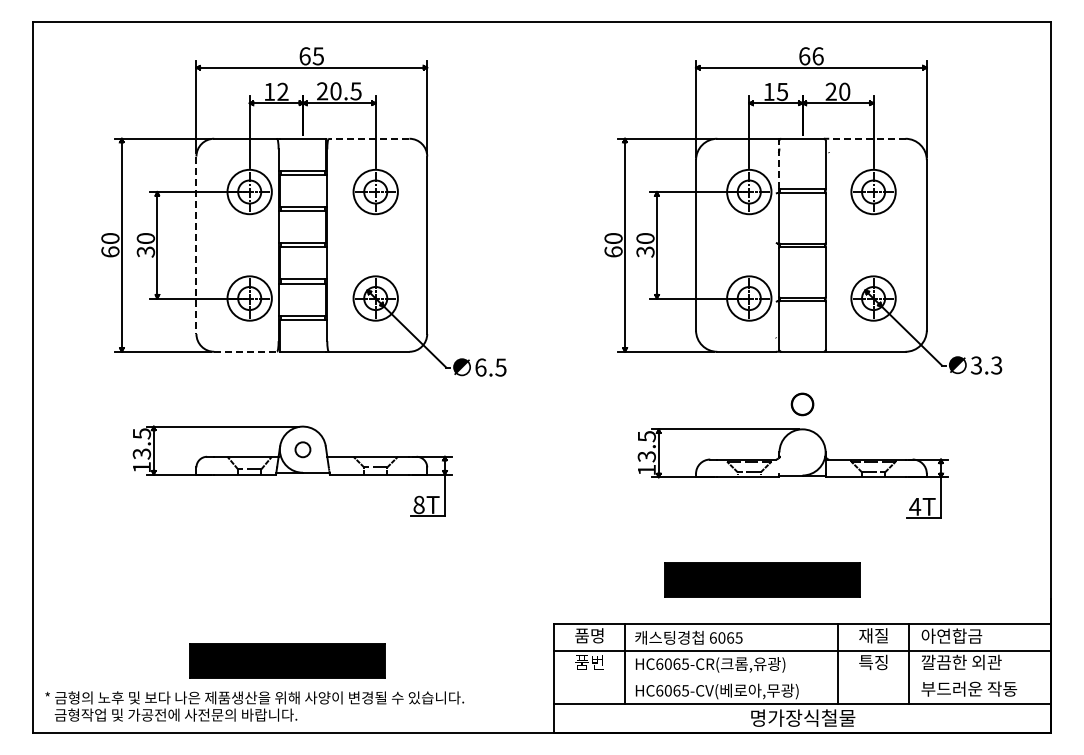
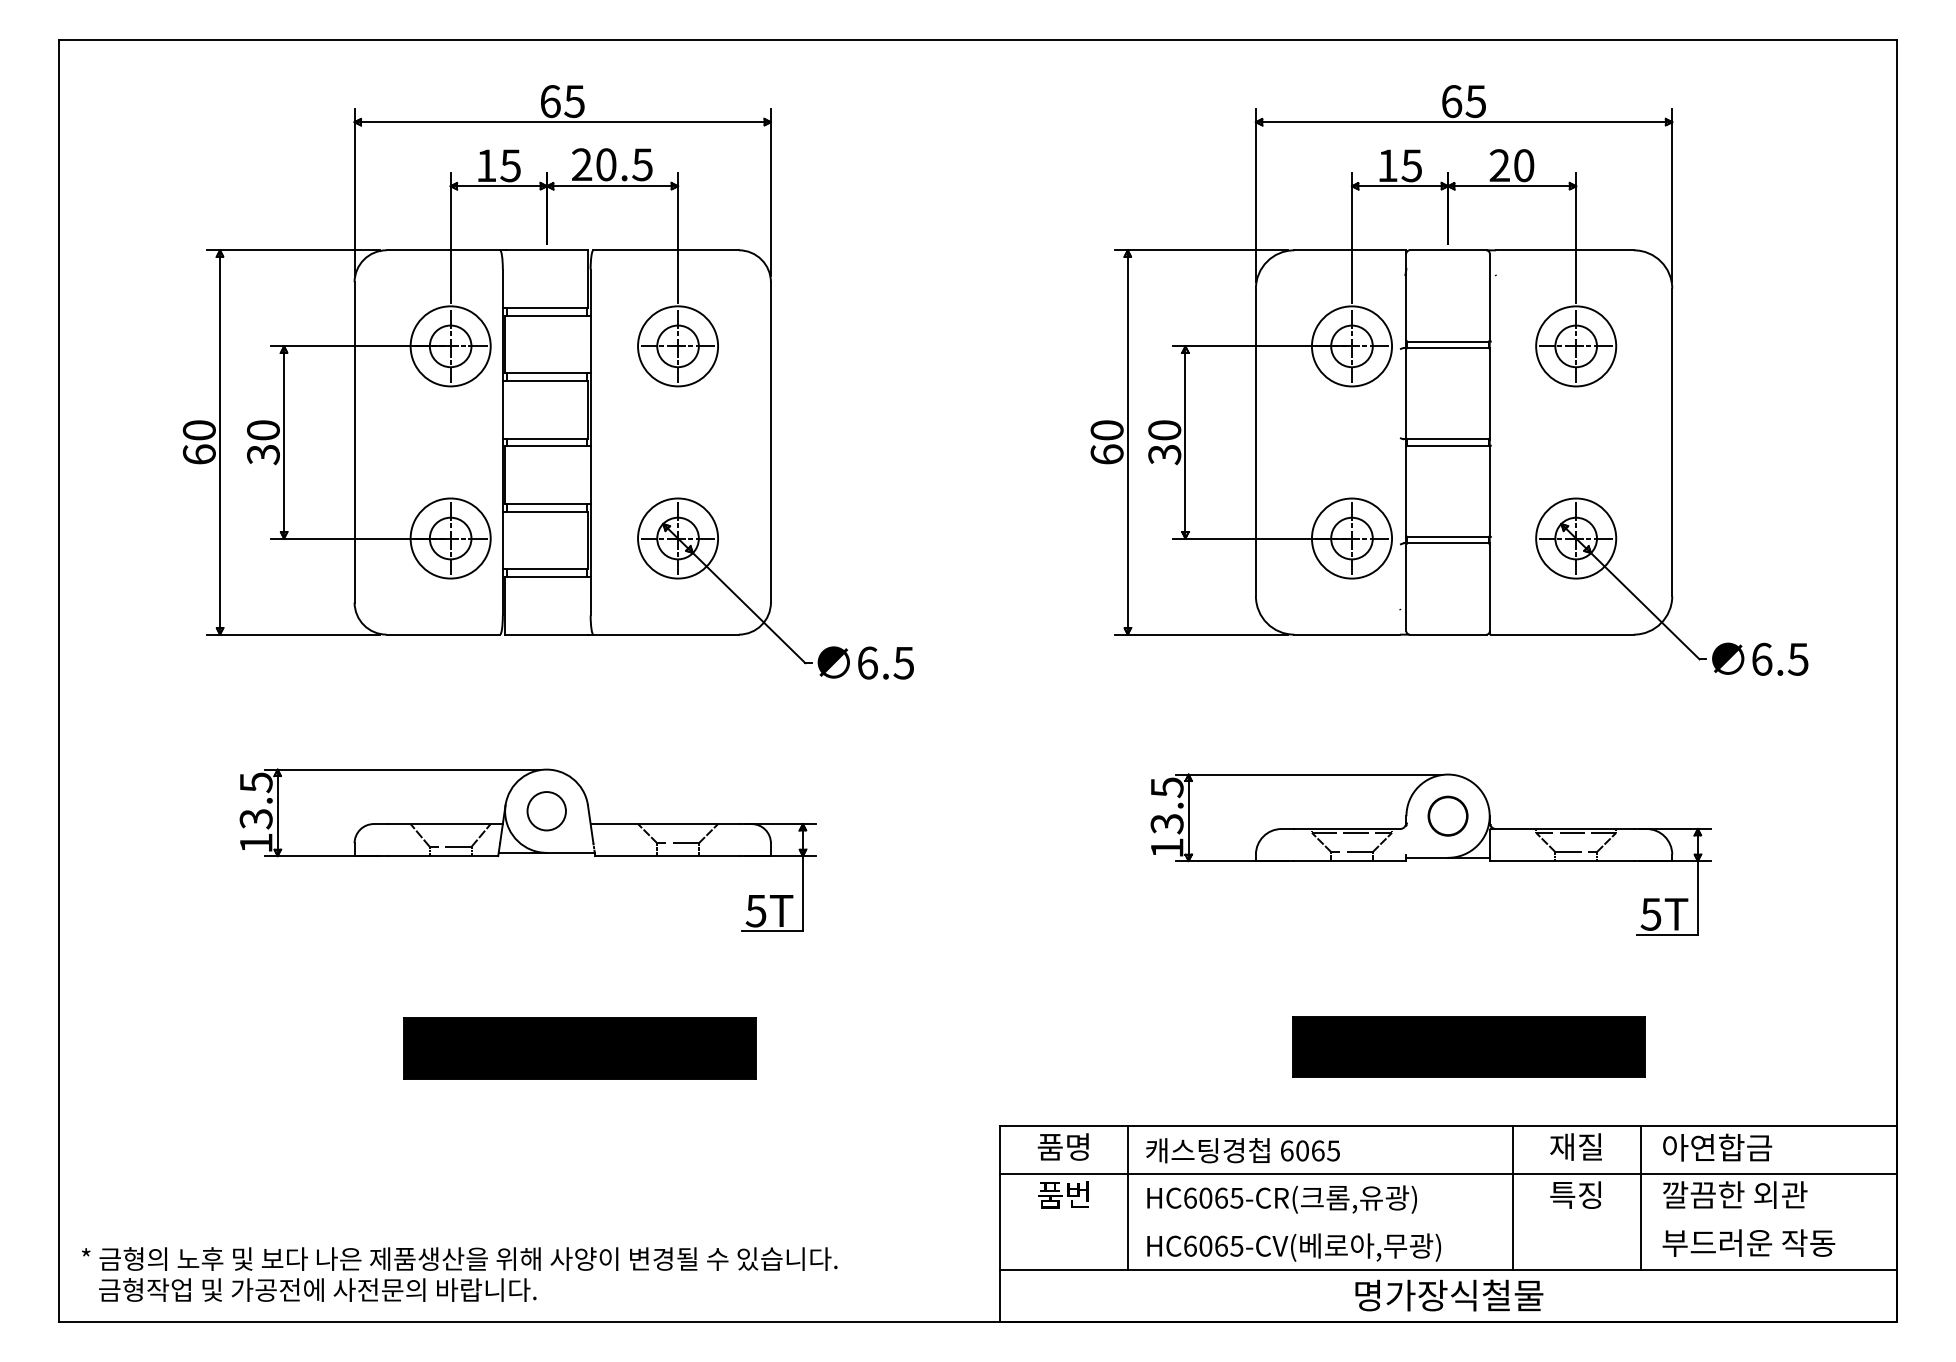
text: (817, 56) -> (1475, 101), 66 -> 65
text: (282, 91) -> (509, 165), 12 -> 15
line: (368, 138) -> (664, 249), dashed -> solid
line: (866, 138) -> (1563, 249), dashed -> solid
line: (779, 164) -> (1406, 296), dashed -> solid
line: (196, 245) -> (354, 442), dashed -> solid
line: (246, 351) -> (444, 634), dashed -> solid
text: (986, 365) -> (1779, 659), 3.3 -> 6.5
part: (802, 404) -> (1447, 816), moved
circle: (302, 449) -> (545, 810), size x1.43
text: (418, 504) -> (755, 910), 8T -> 5T
text: (915, 506) -> (1651, 913), 4T -> 5T
part: (762, 579) -> (1469, 1045), moved
part: (287, 660) -> (580, 1047), moved

